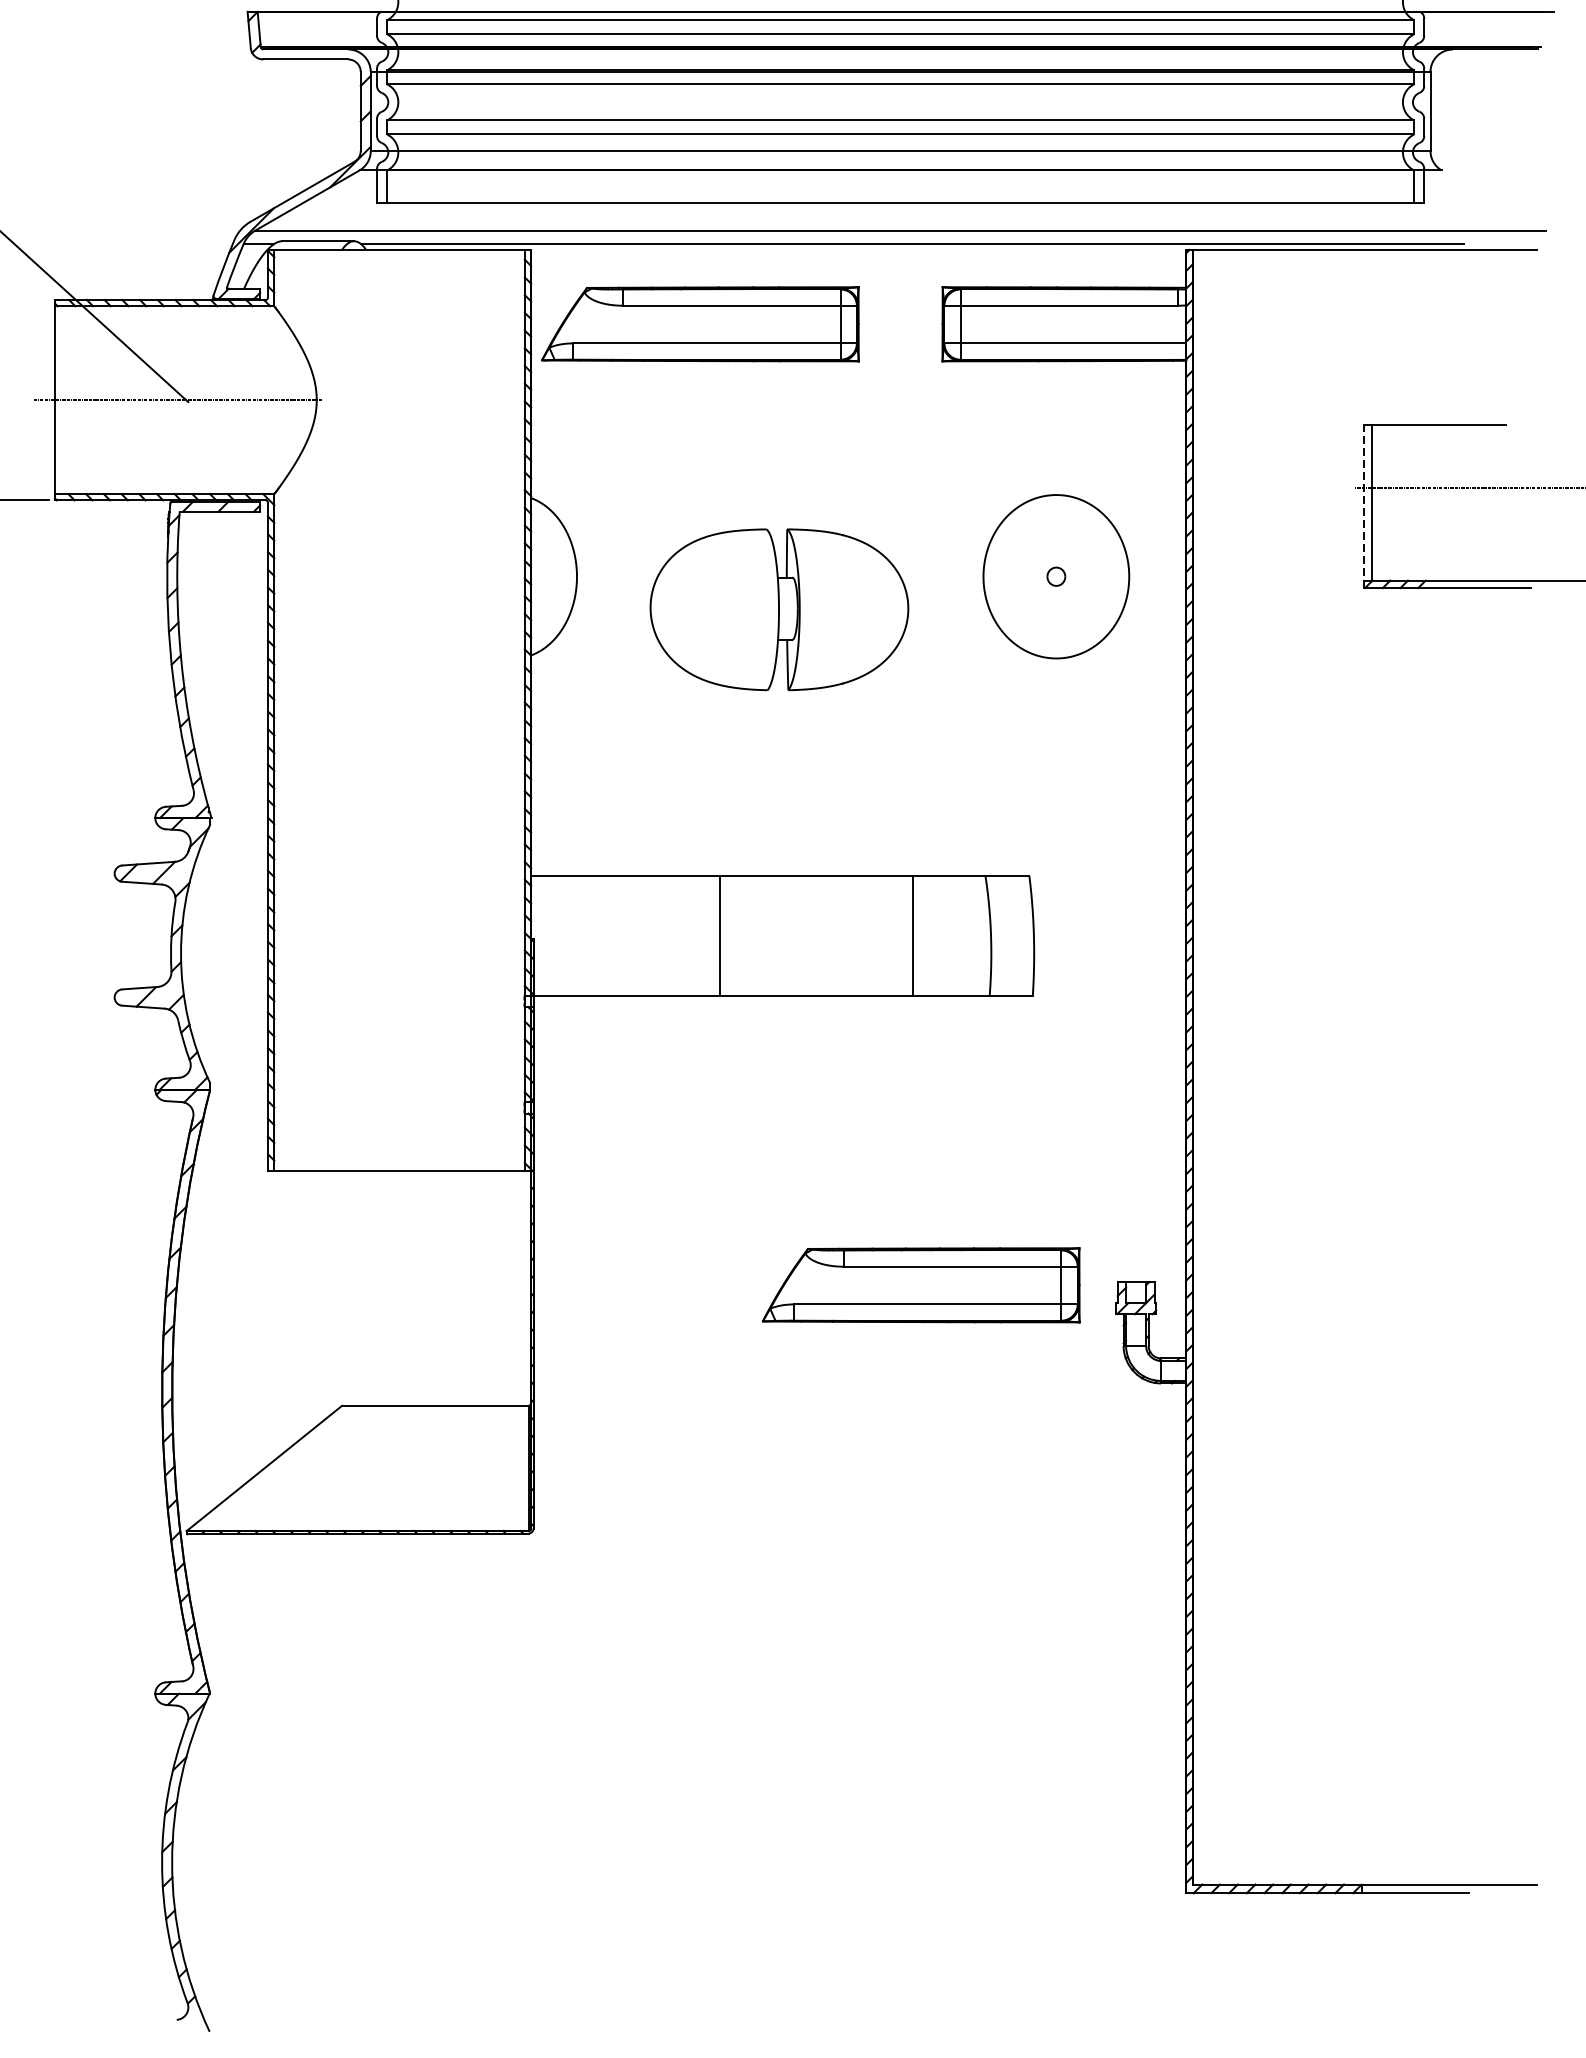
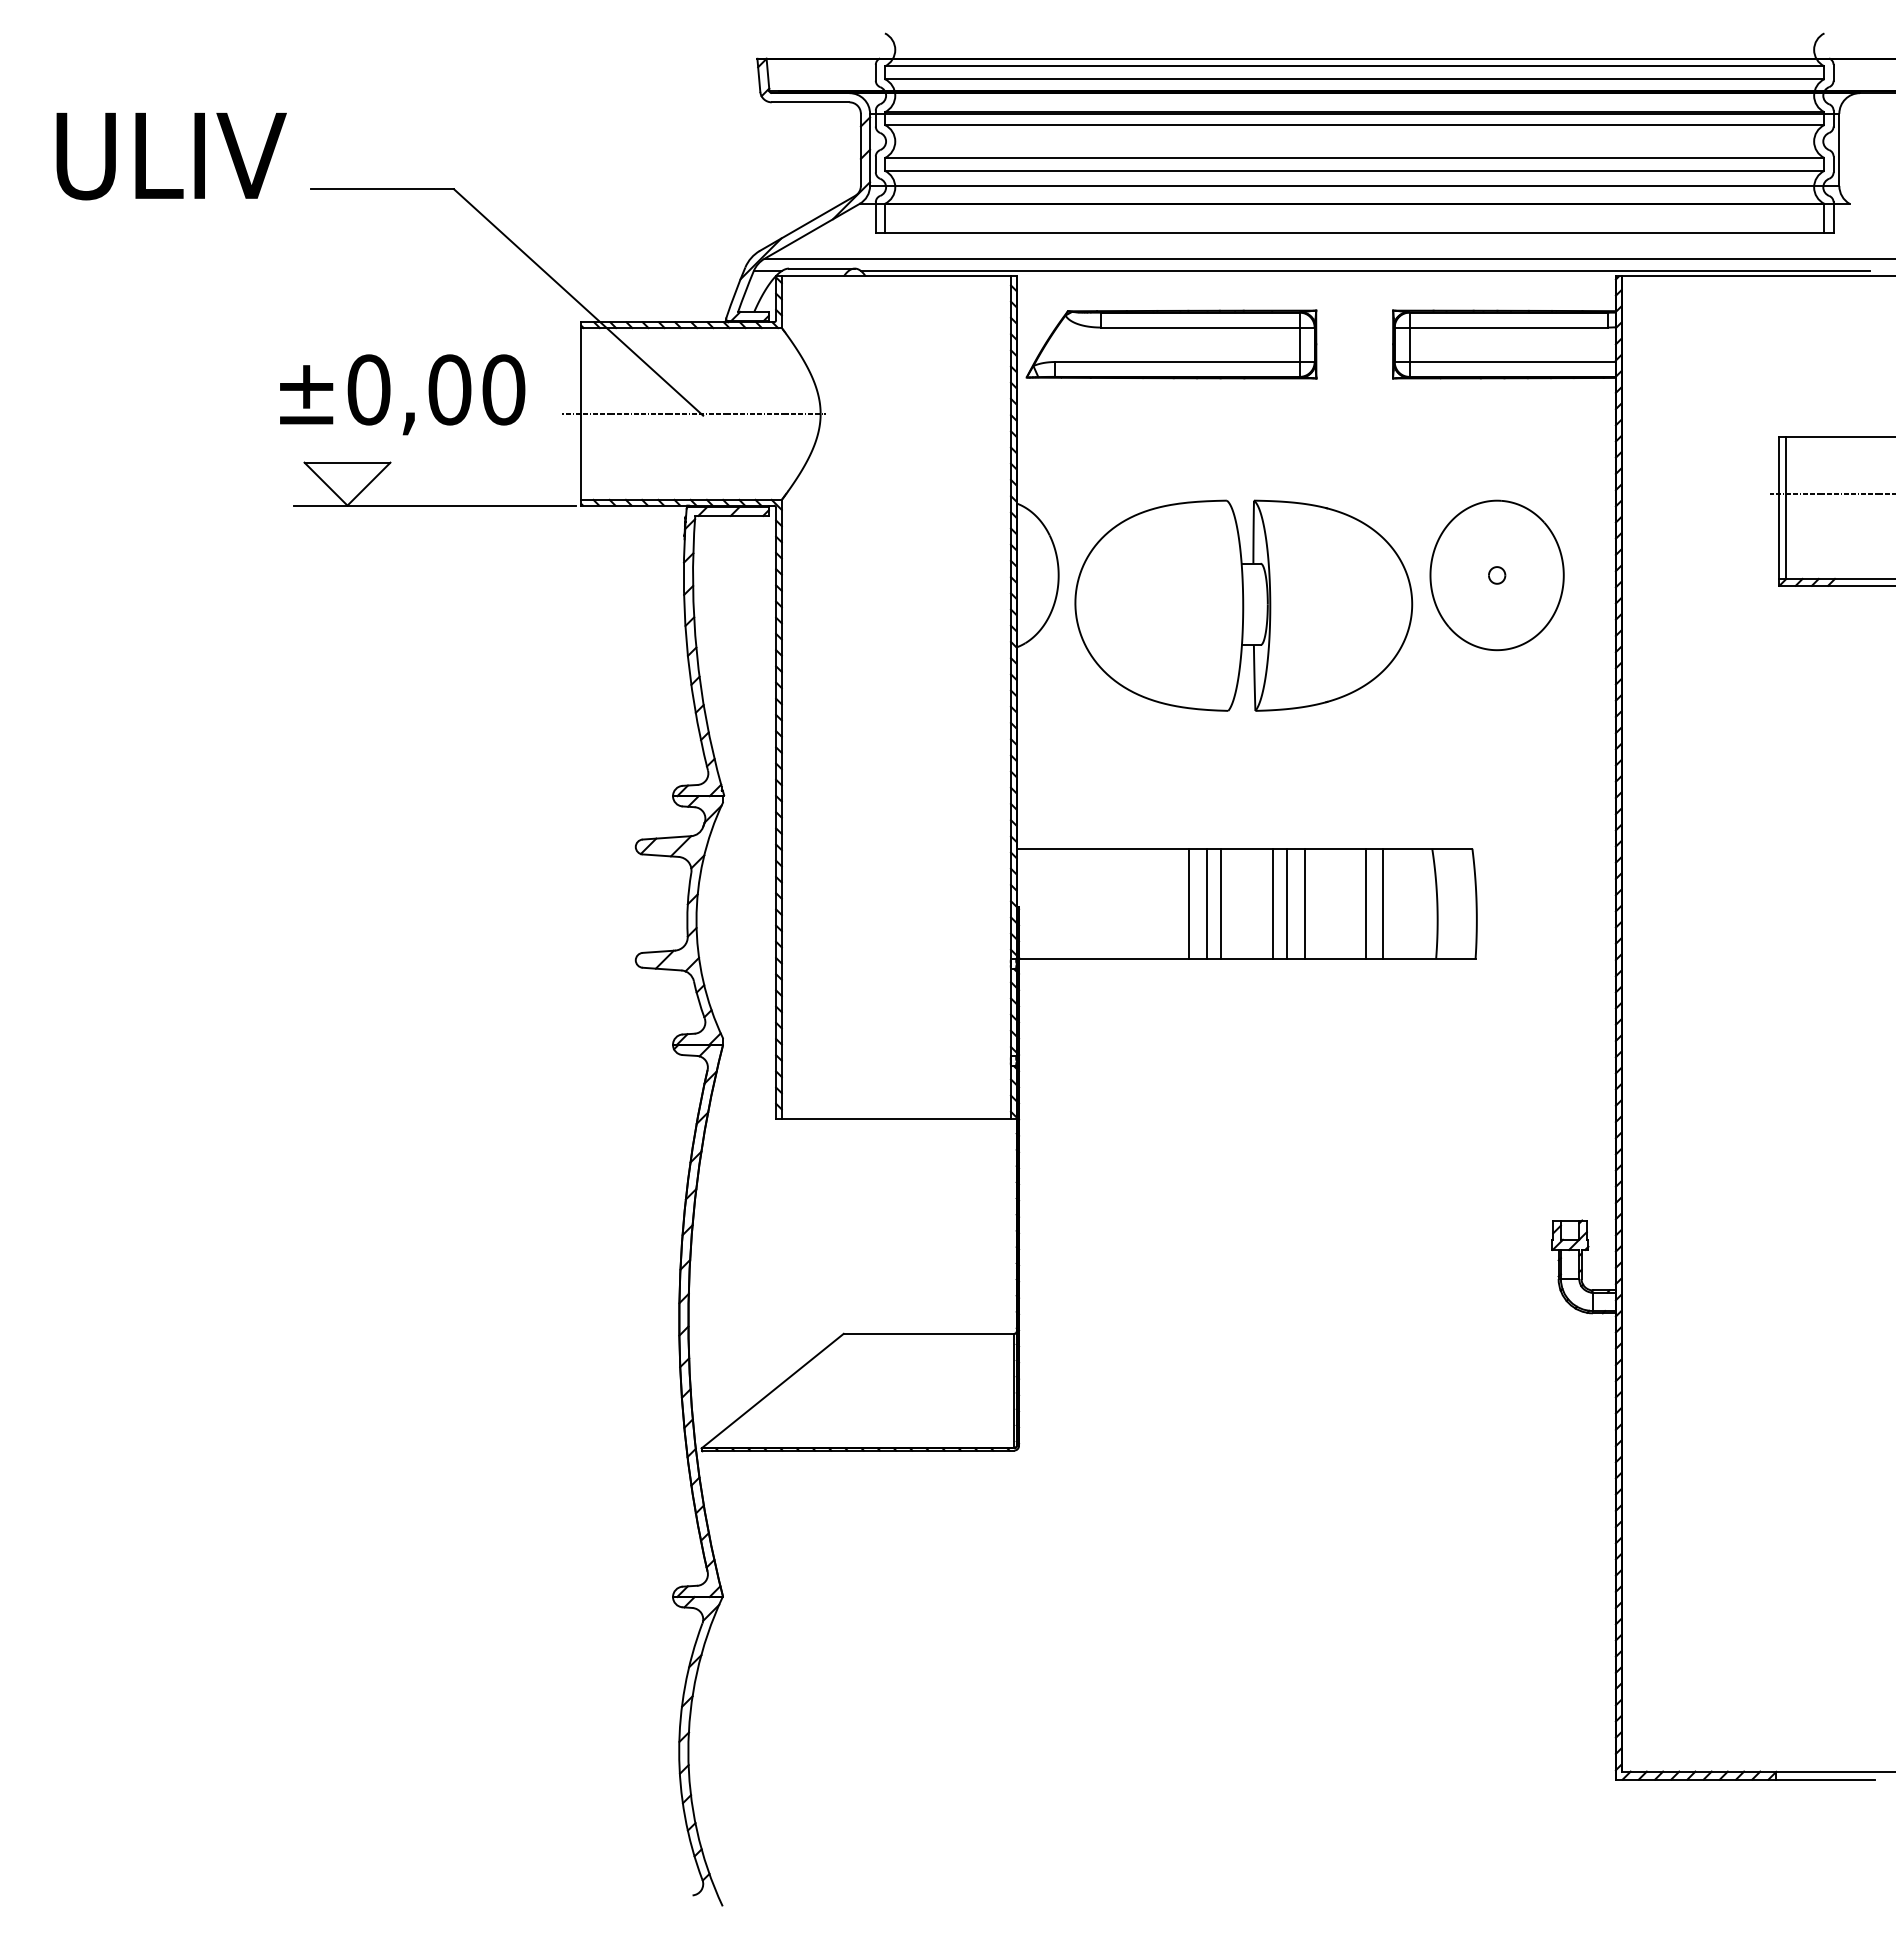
line: (1363, 505) -> (1778, 510), dashed -> solid
part: (779, 609) -> (1243, 605), size x1.43
line: (739, 935) -> (1207, 903), added
line: (755, 935) -> (1221, 903), added
line: (810, 935) -> (1272, 903), added
line: (826, 935) -> (1286, 903), added
line: (845, 935) -> (1304, 903), added
line: (931, 935) -> (1382, 903), added
part: (921, 1285) -> (1373, 1223), removed

